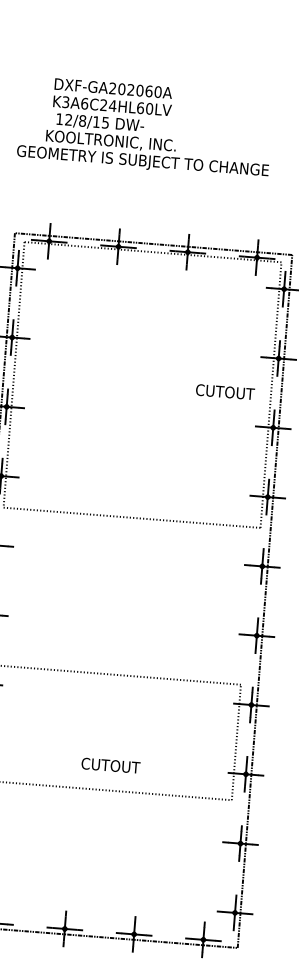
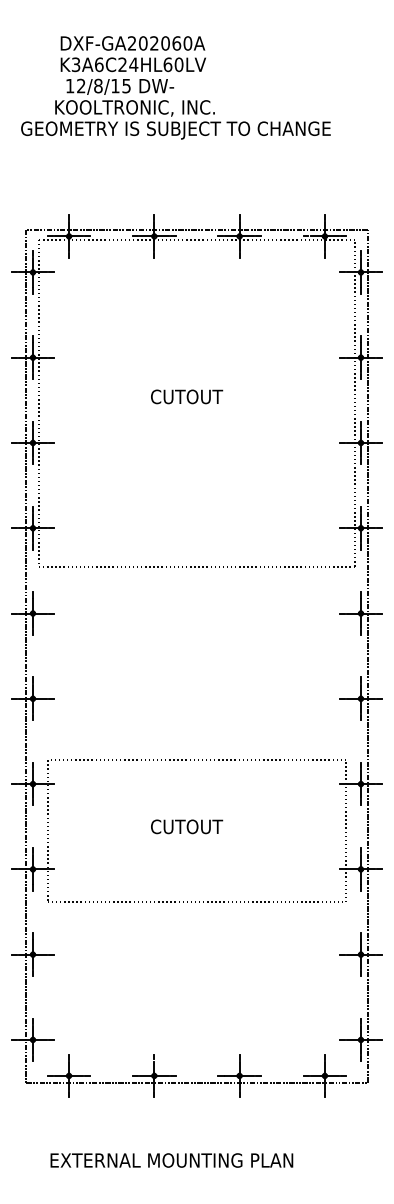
text: (225, 391) -> (187, 396), moved
text: (111, 765) -> (187, 826), moved

